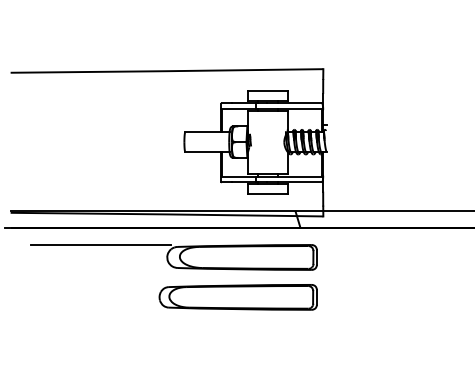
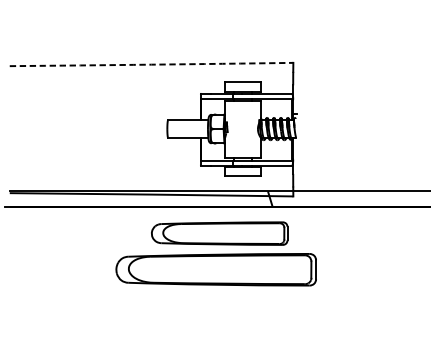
arc: (166, 71) -> (151, 64), solid -> dashed
line: (100, 245) -> (91, 222), removed
part: (237, 297) -> (215, 269), size x1.4

